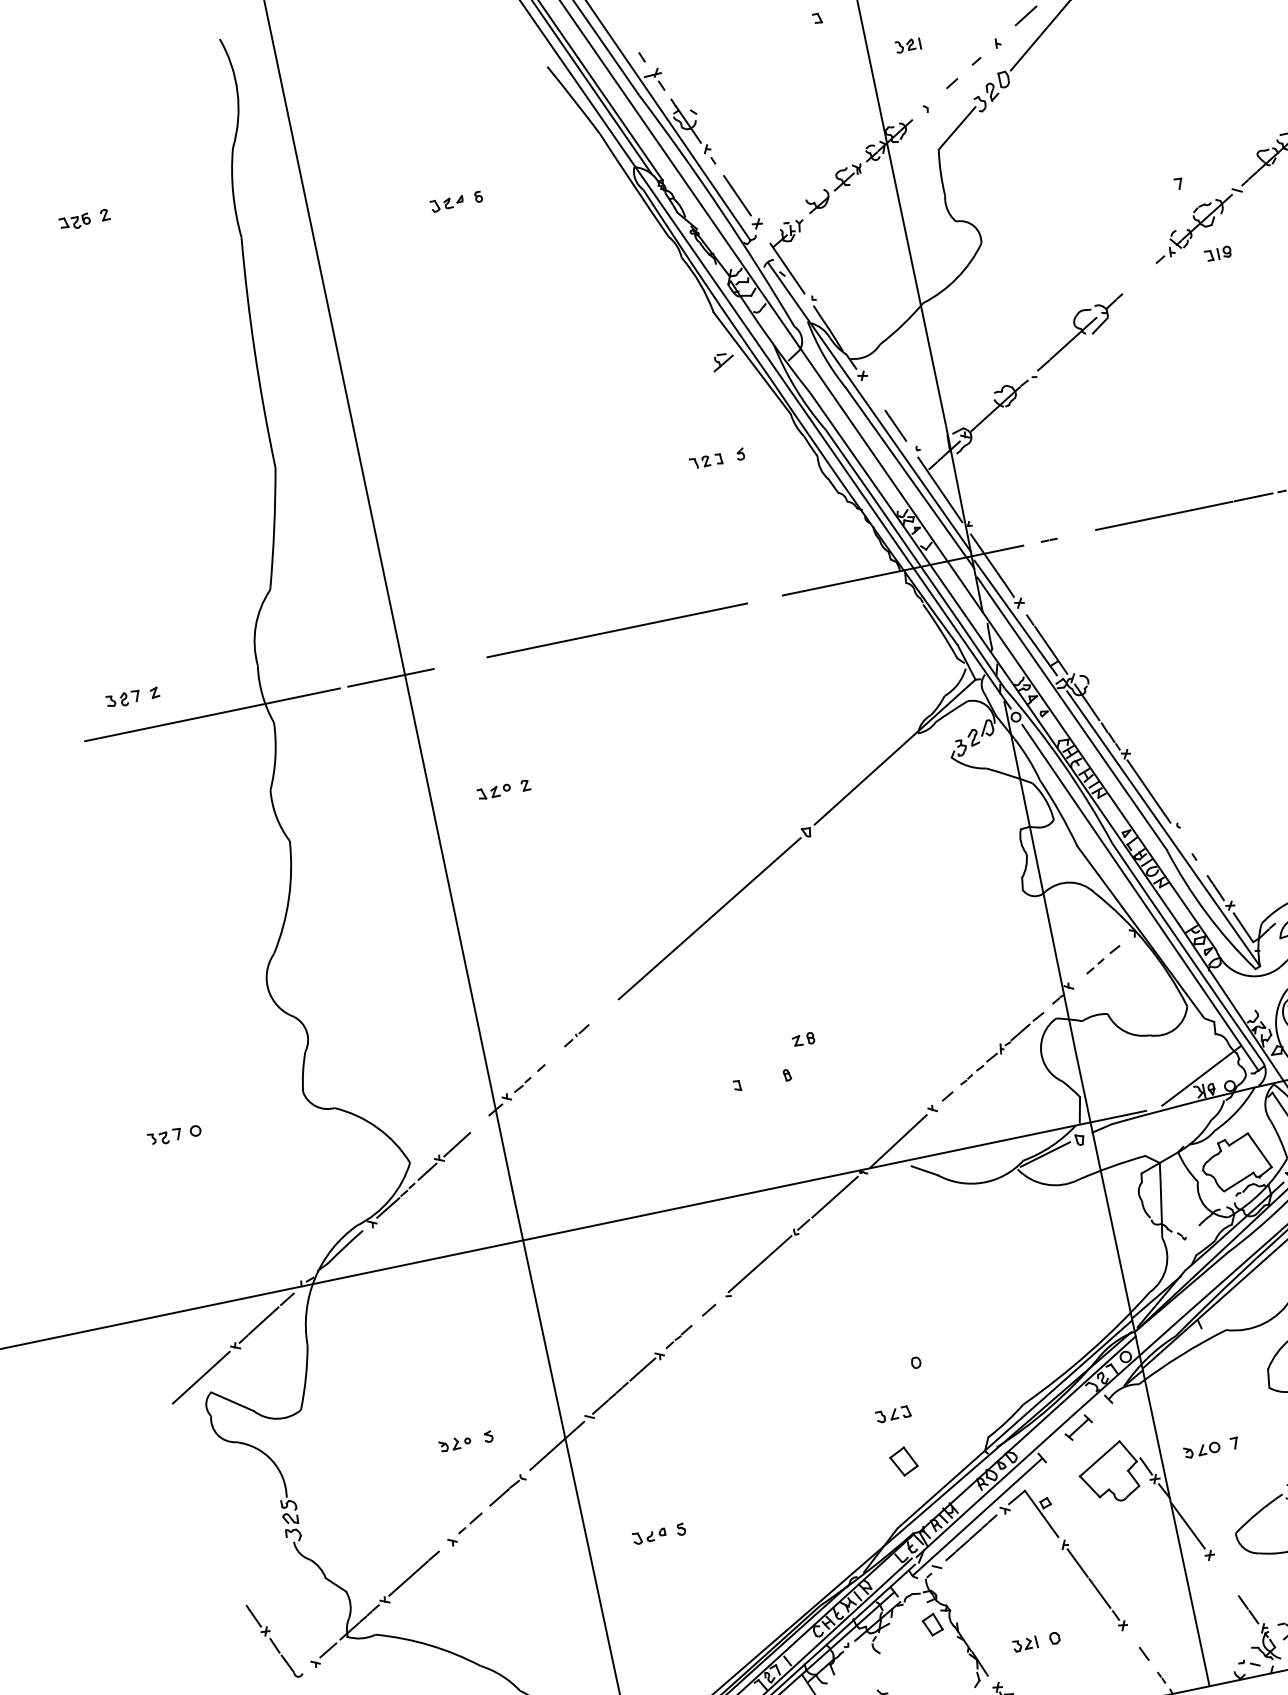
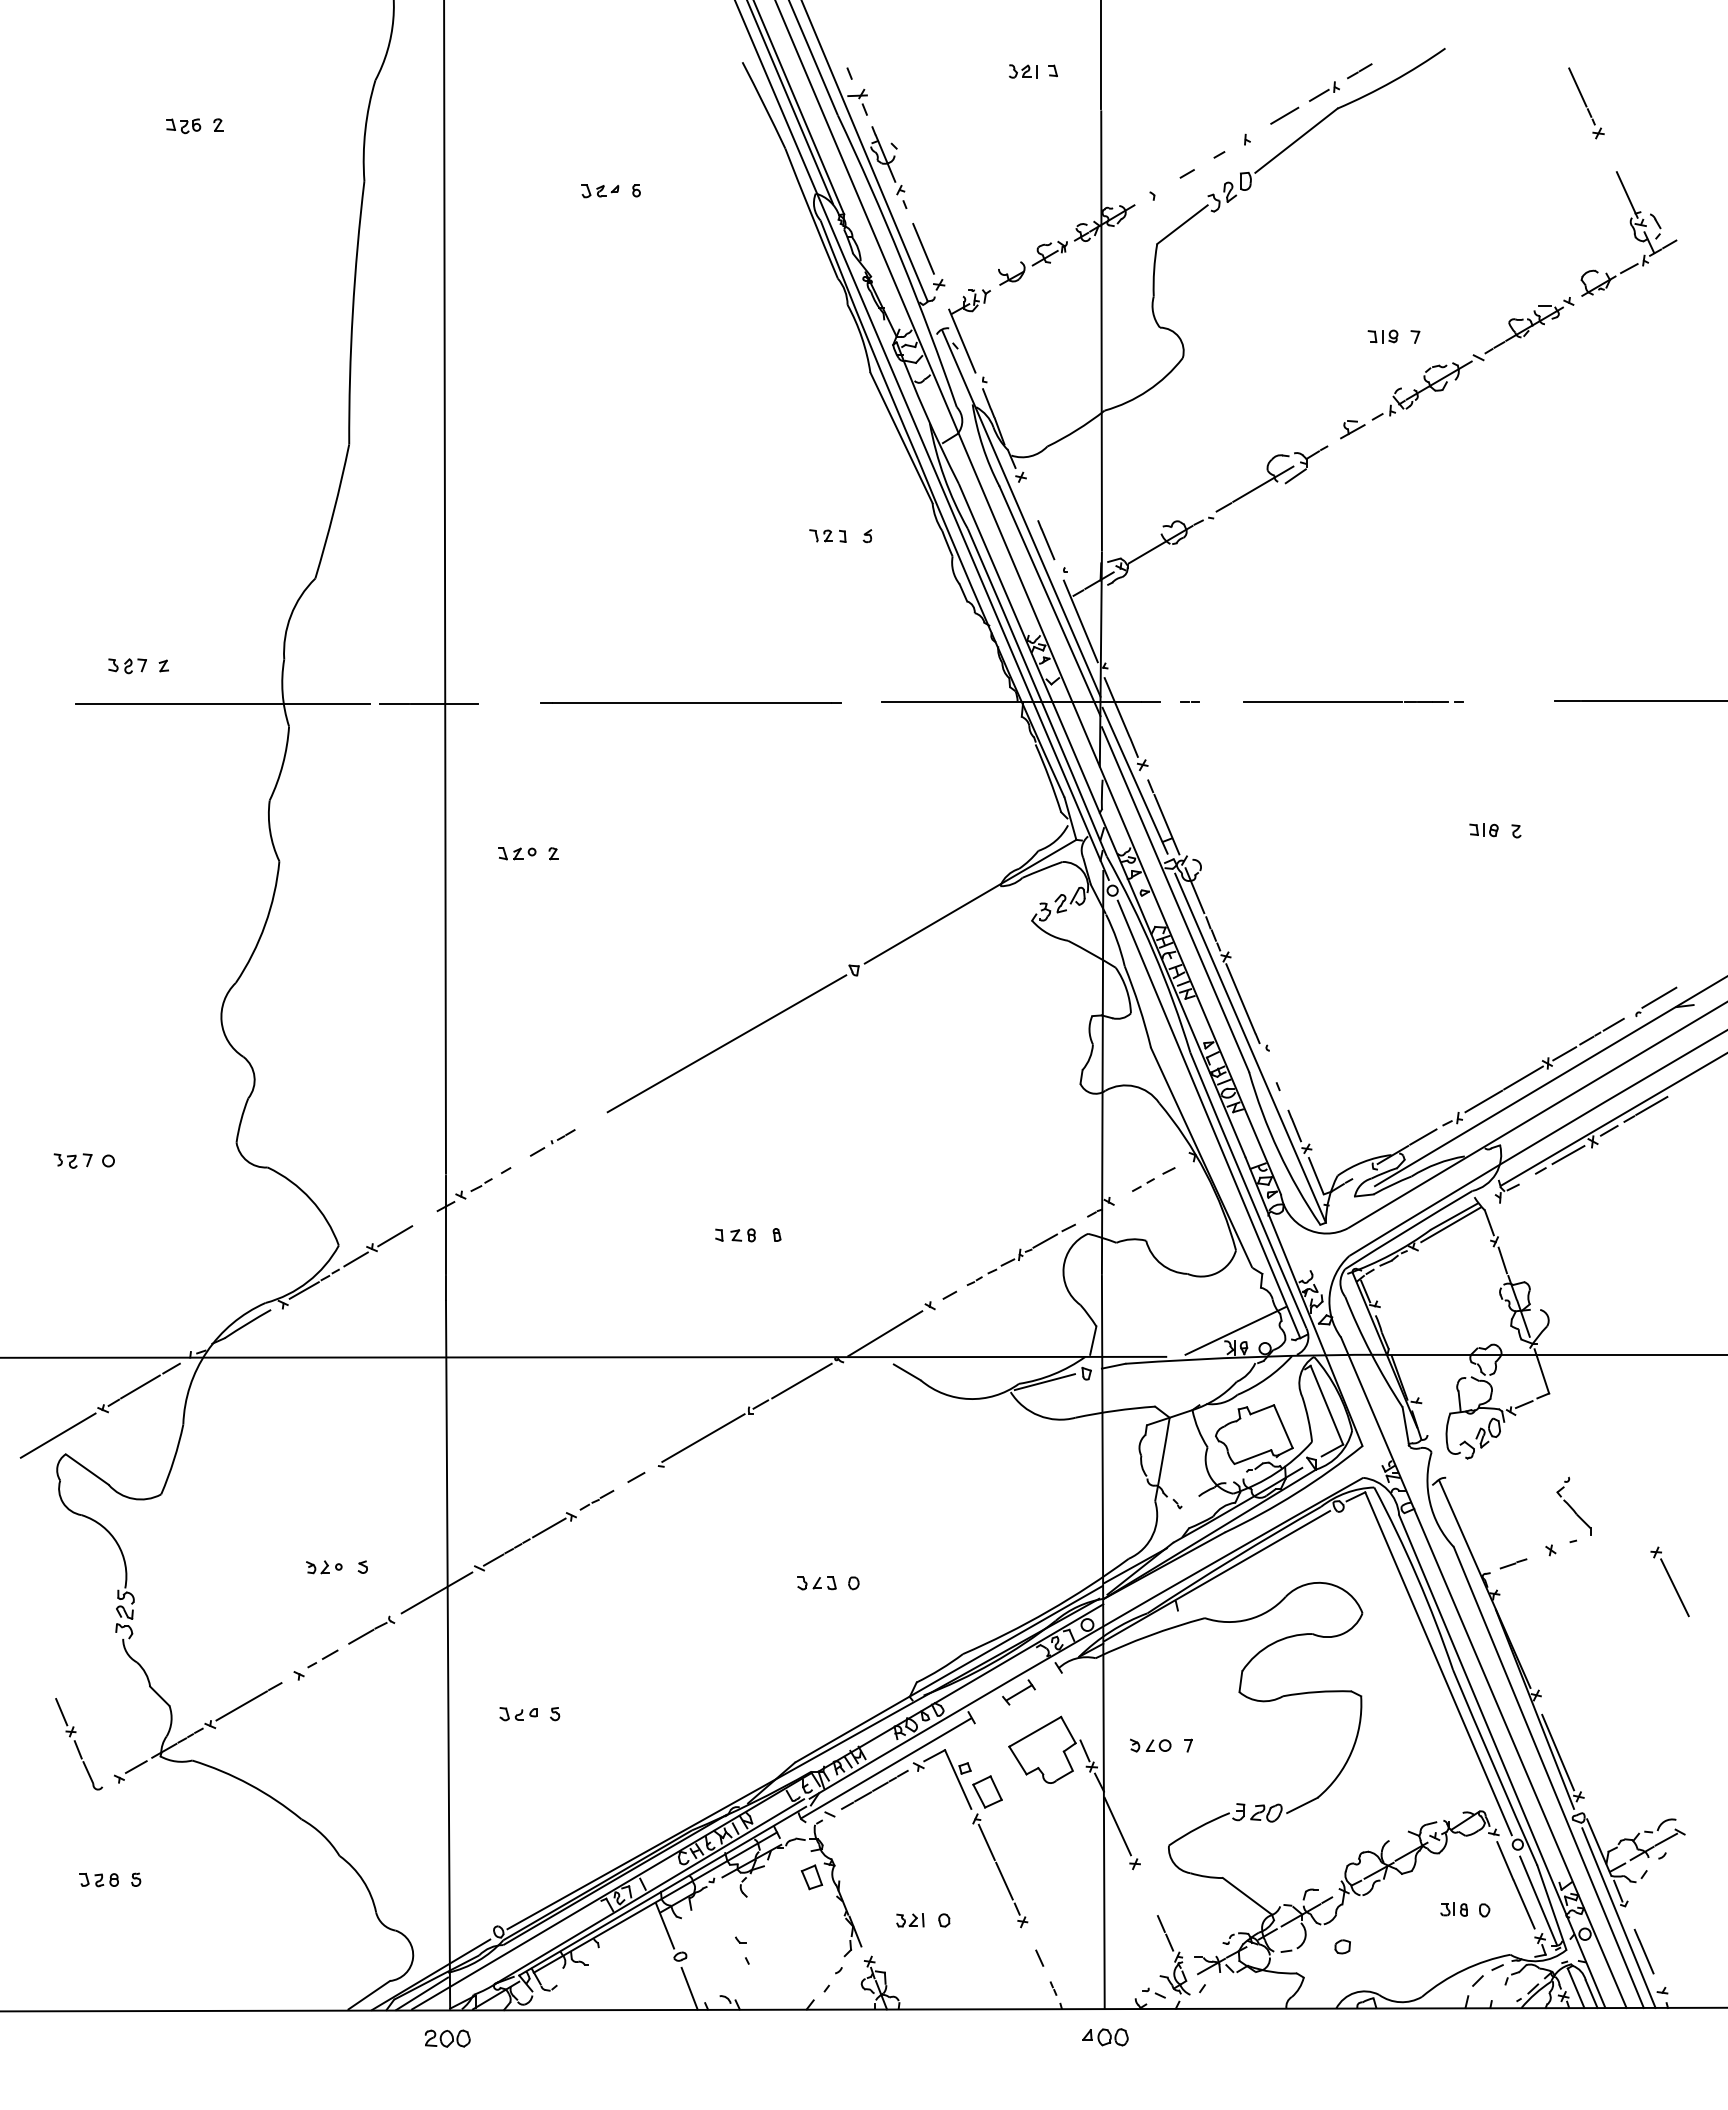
part: (908, 45) -> (1023, 71), moved
part: (1217, 253) -> (1382, 336), moved
part: (723, 361) -> (1352, 429), moved
part: (576, 1035) -> (552, 1142), size x1.43
part: (803, 1039) -> (742, 1235), moved
part: (893, 1414) -> (816, 1583), moved
part: (903, 1461) -> (987, 1791), moved

